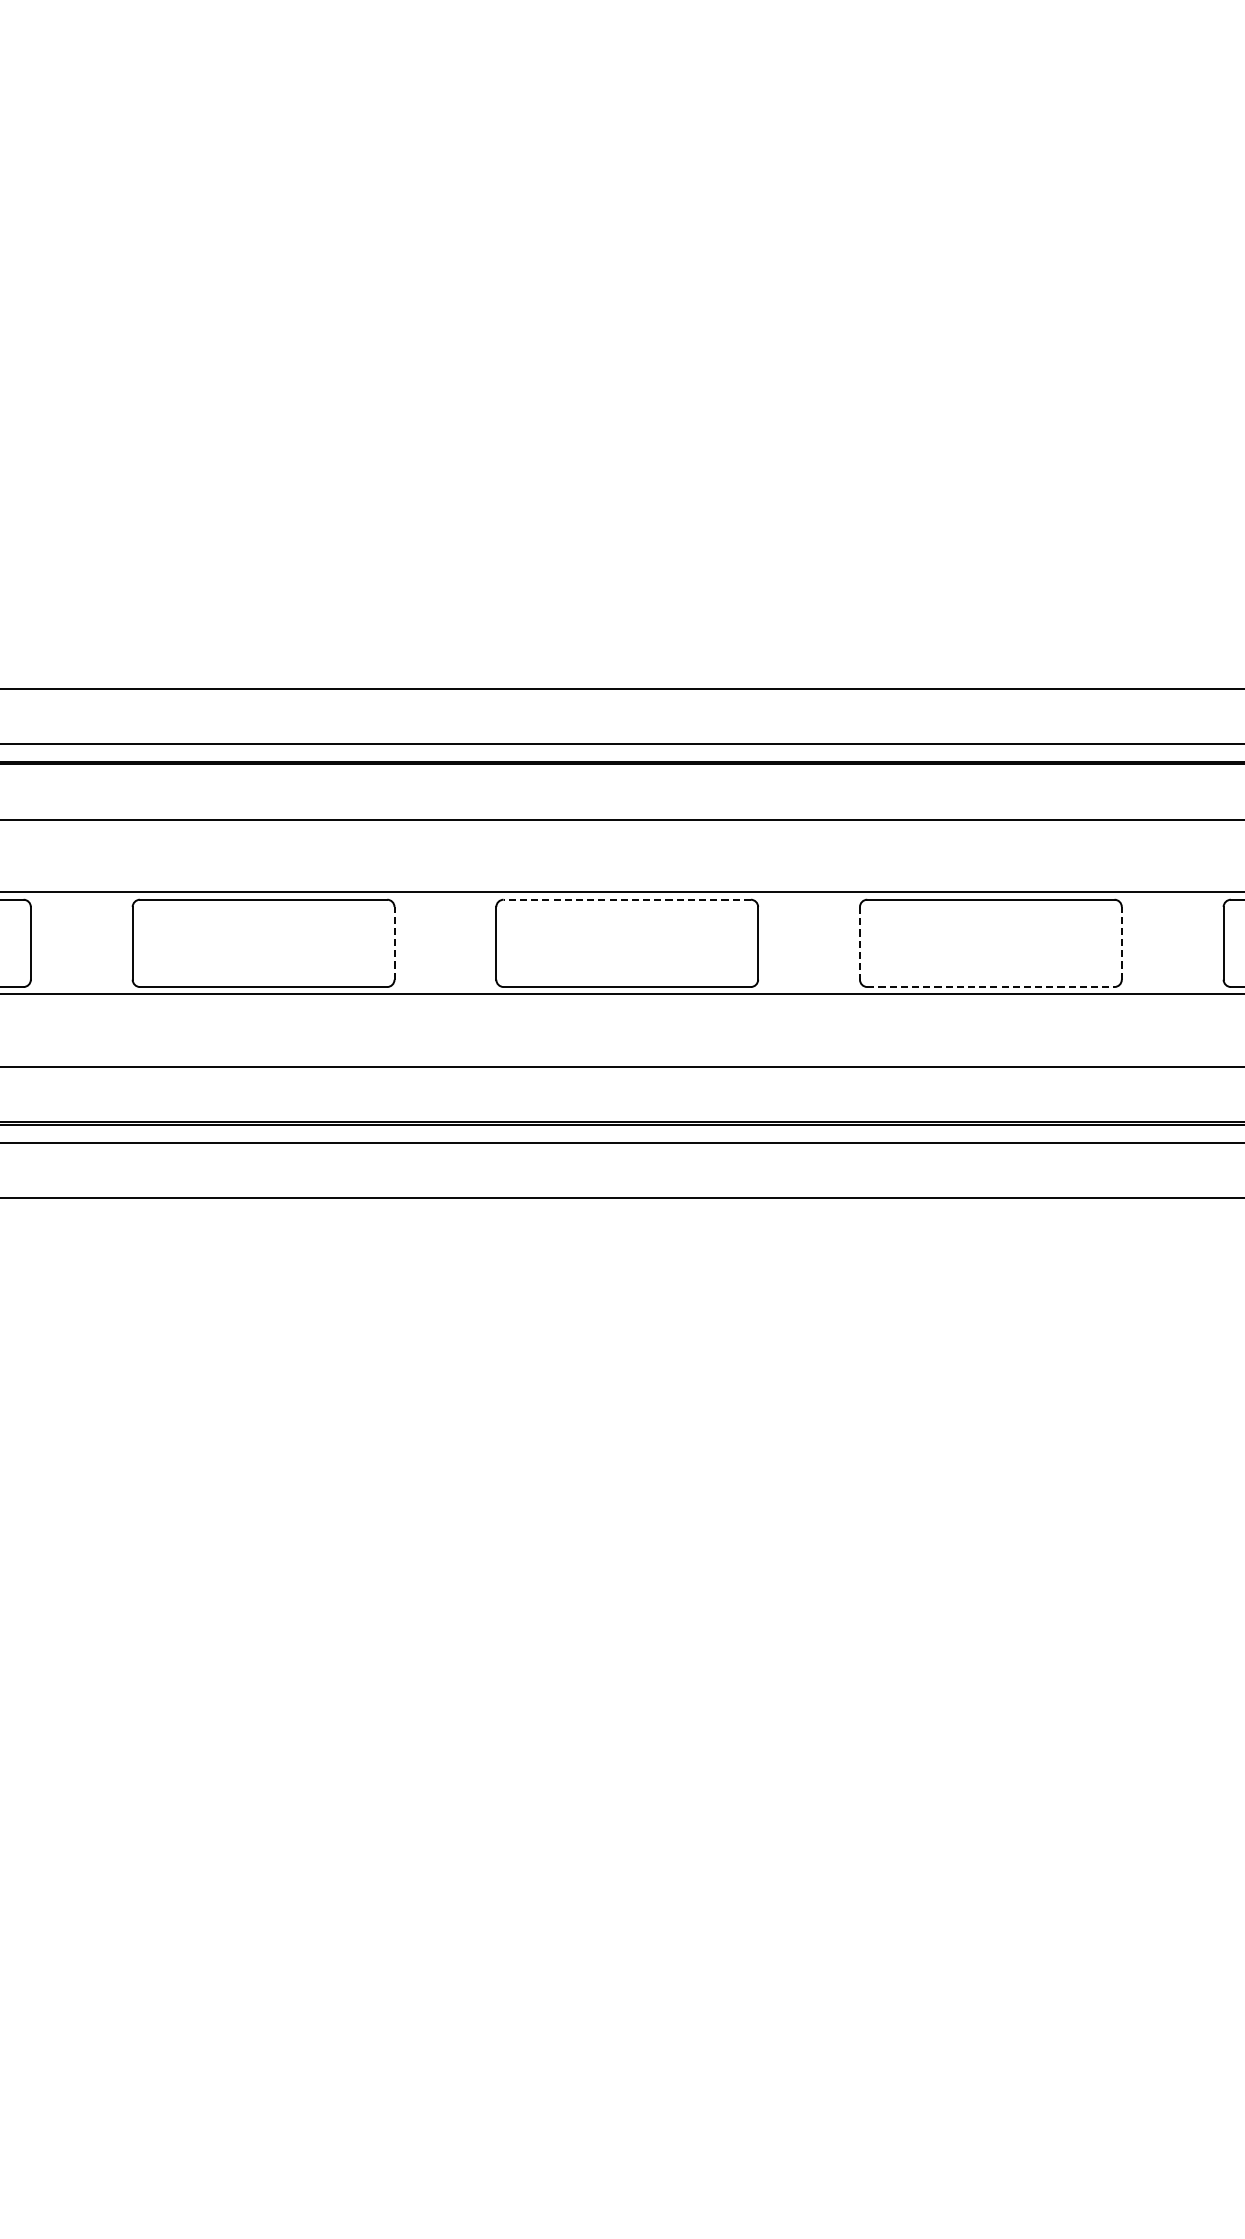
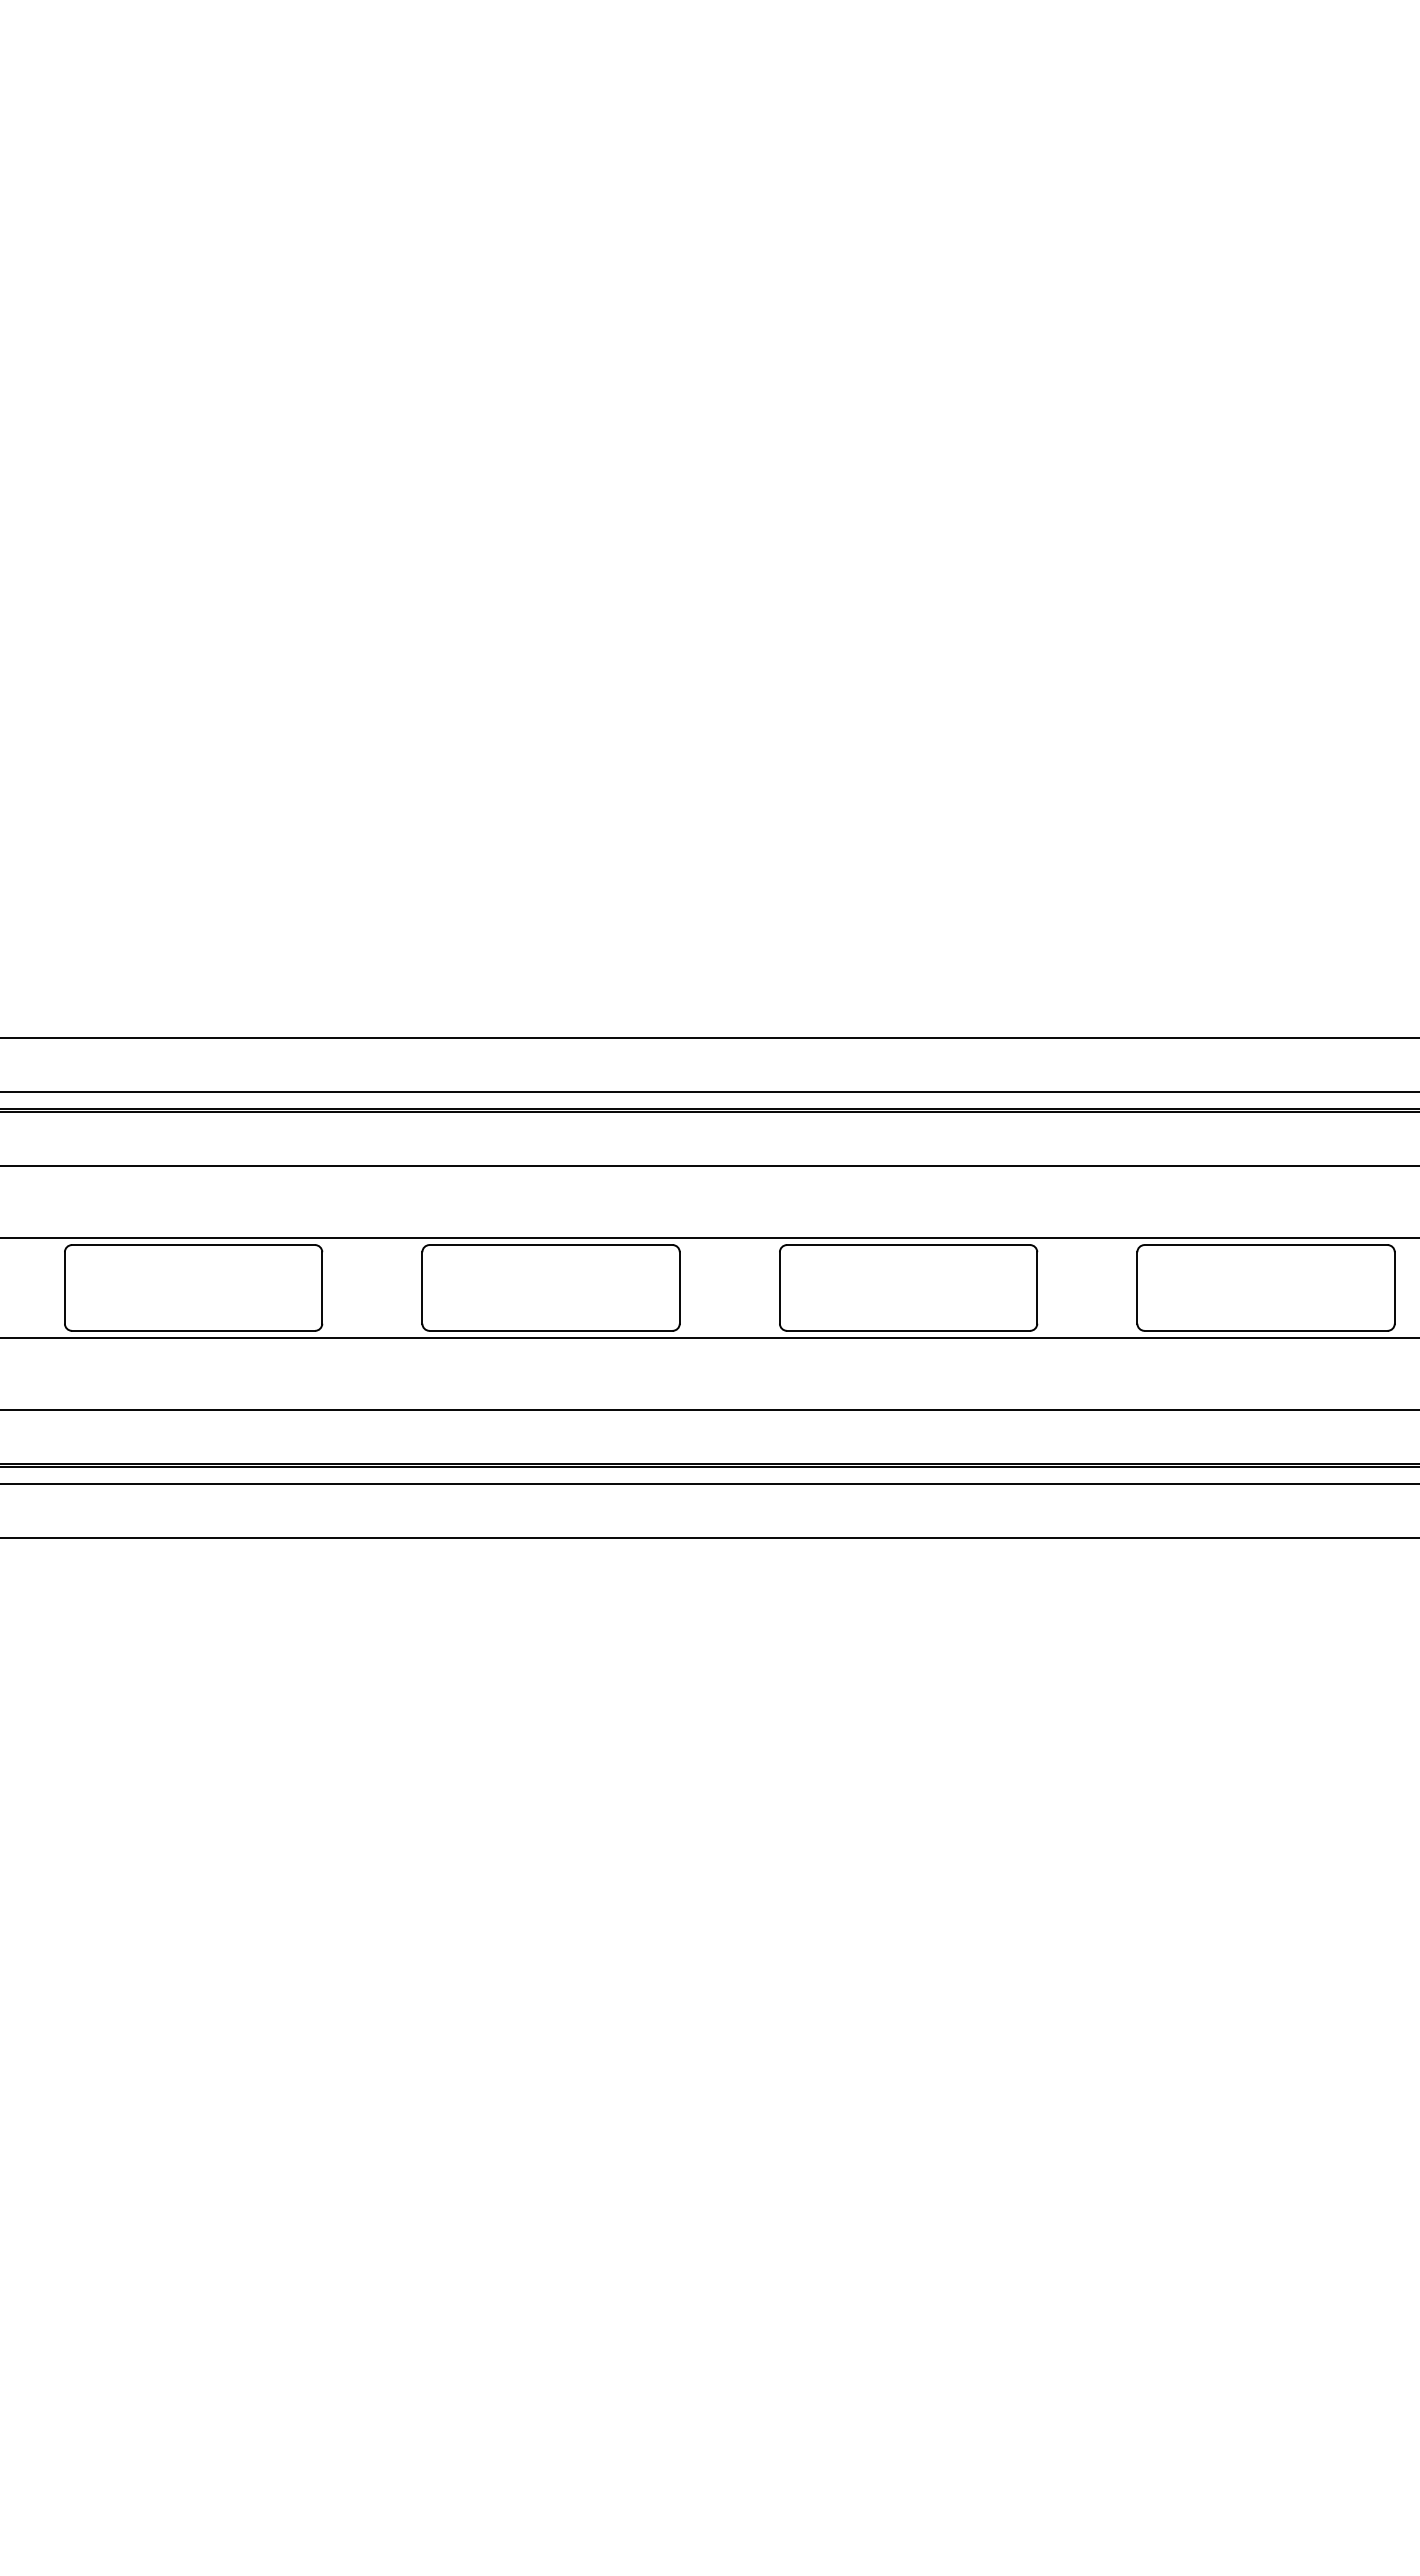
line: (627, 900) -> (908, 1245), dashed -> solid
line: (394, 942) -> (679, 1287), dashed -> solid
line: (860, 942) -> (1137, 1287), dashed -> solid
line: (1121, 942) -> (1394, 1287), dashed -> solid
line: (991, 986) -> (1266, 1330), dashed -> solid

